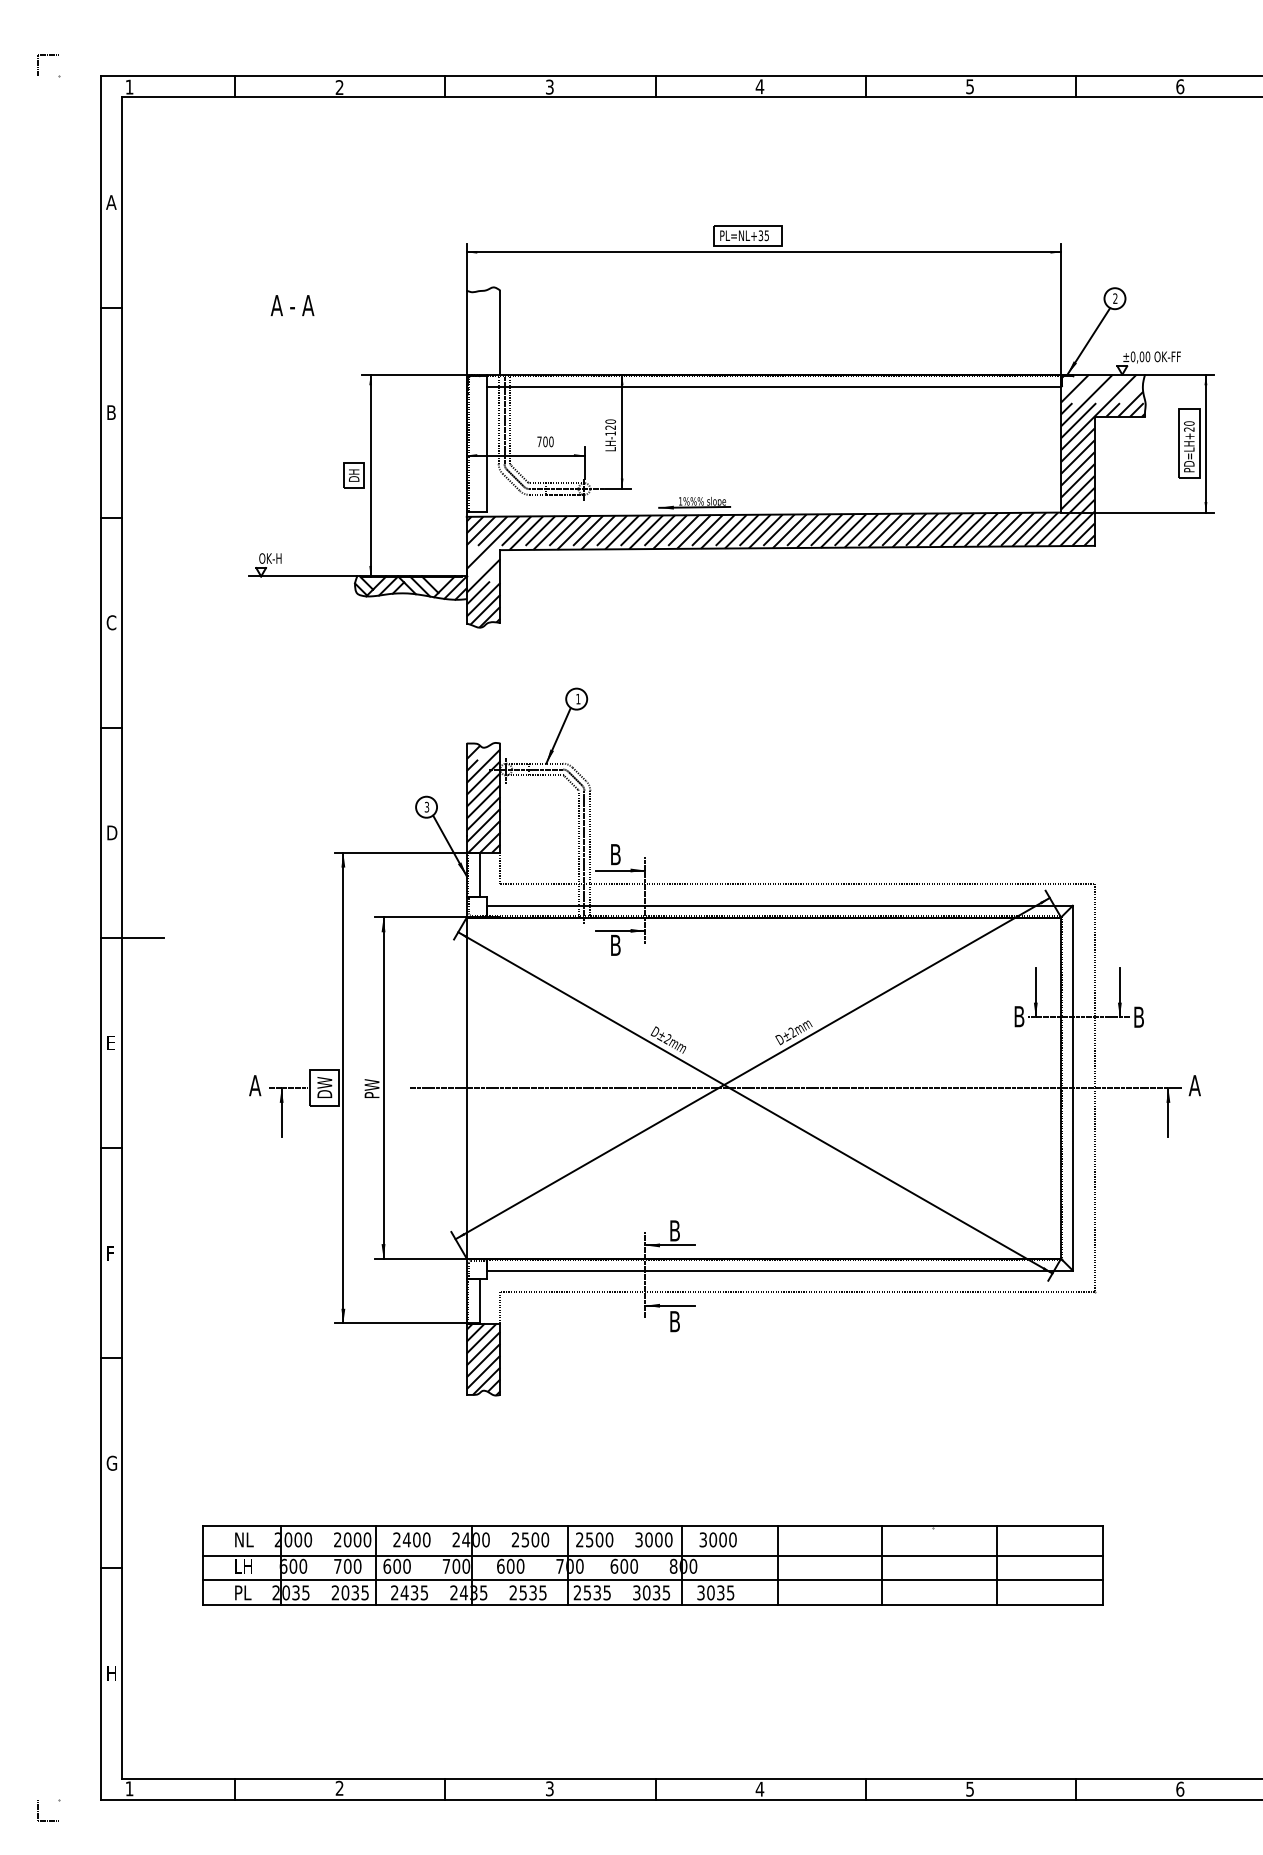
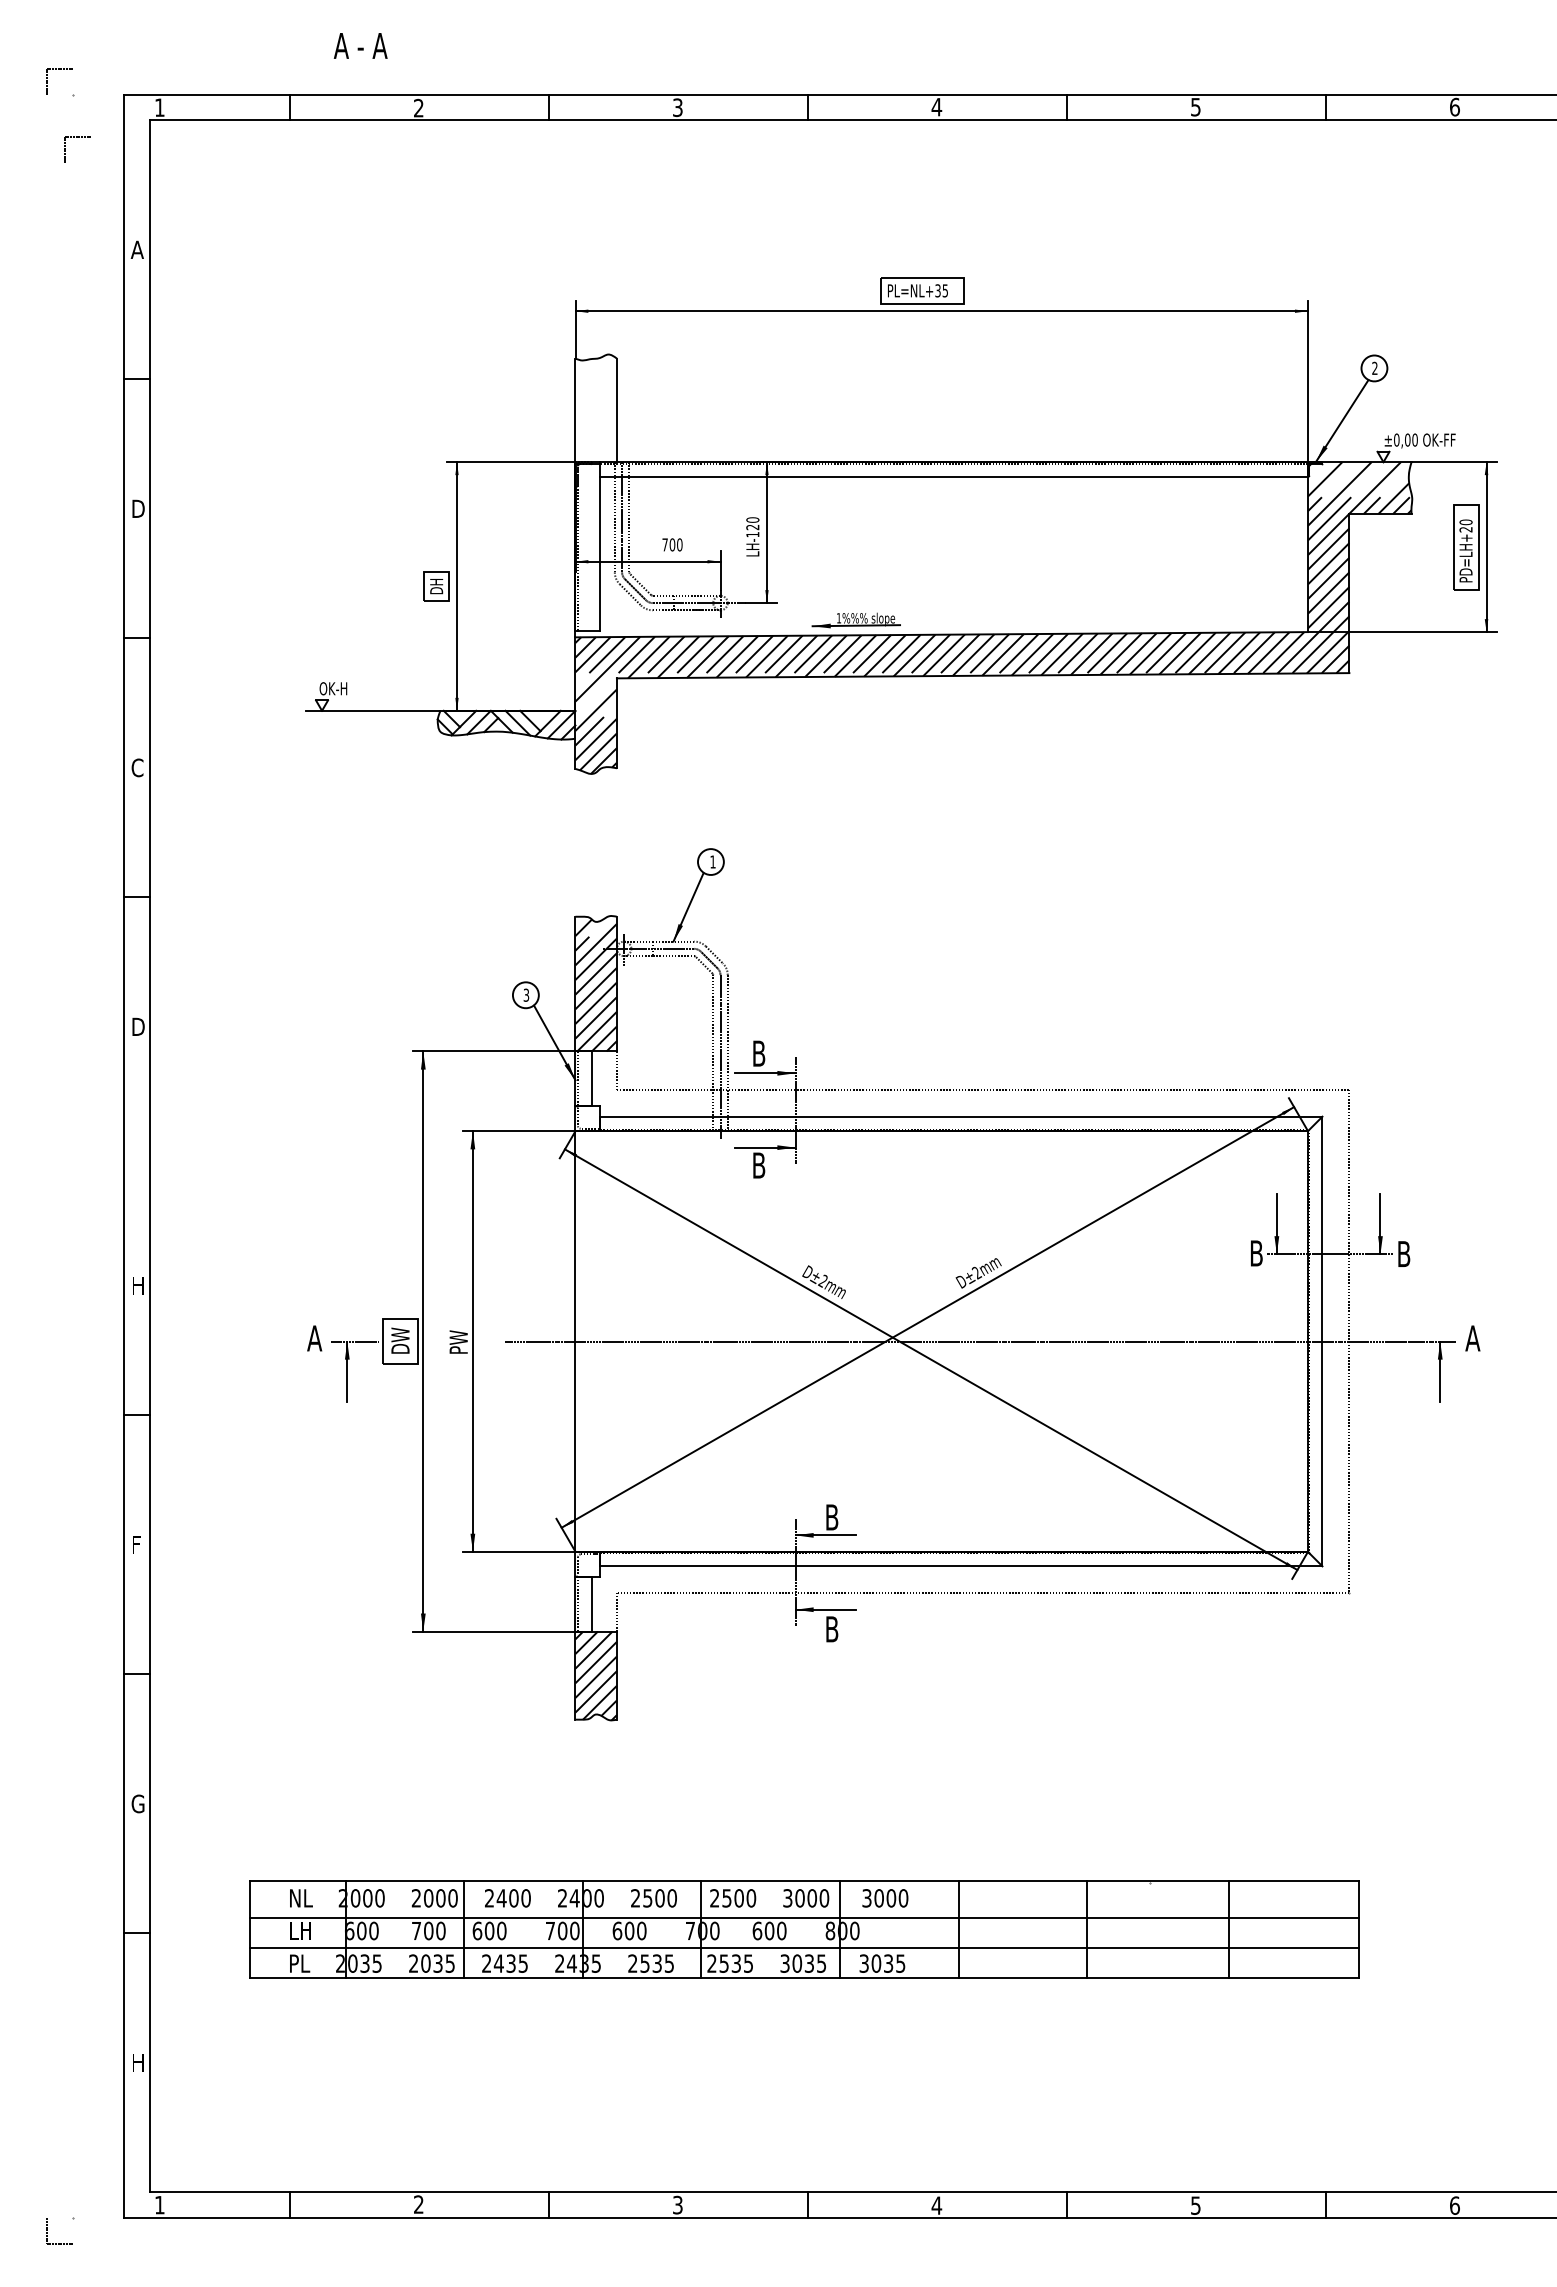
part: (62, 111) -> (77, 137), added
text: (292, 305) -> (360, 45), moved
text: (113, 412) -> (139, 508), B -> D
line: (132, 938) -> (163, 1156), removed
text: (112, 1042) -> (138, 1285), E -> H

